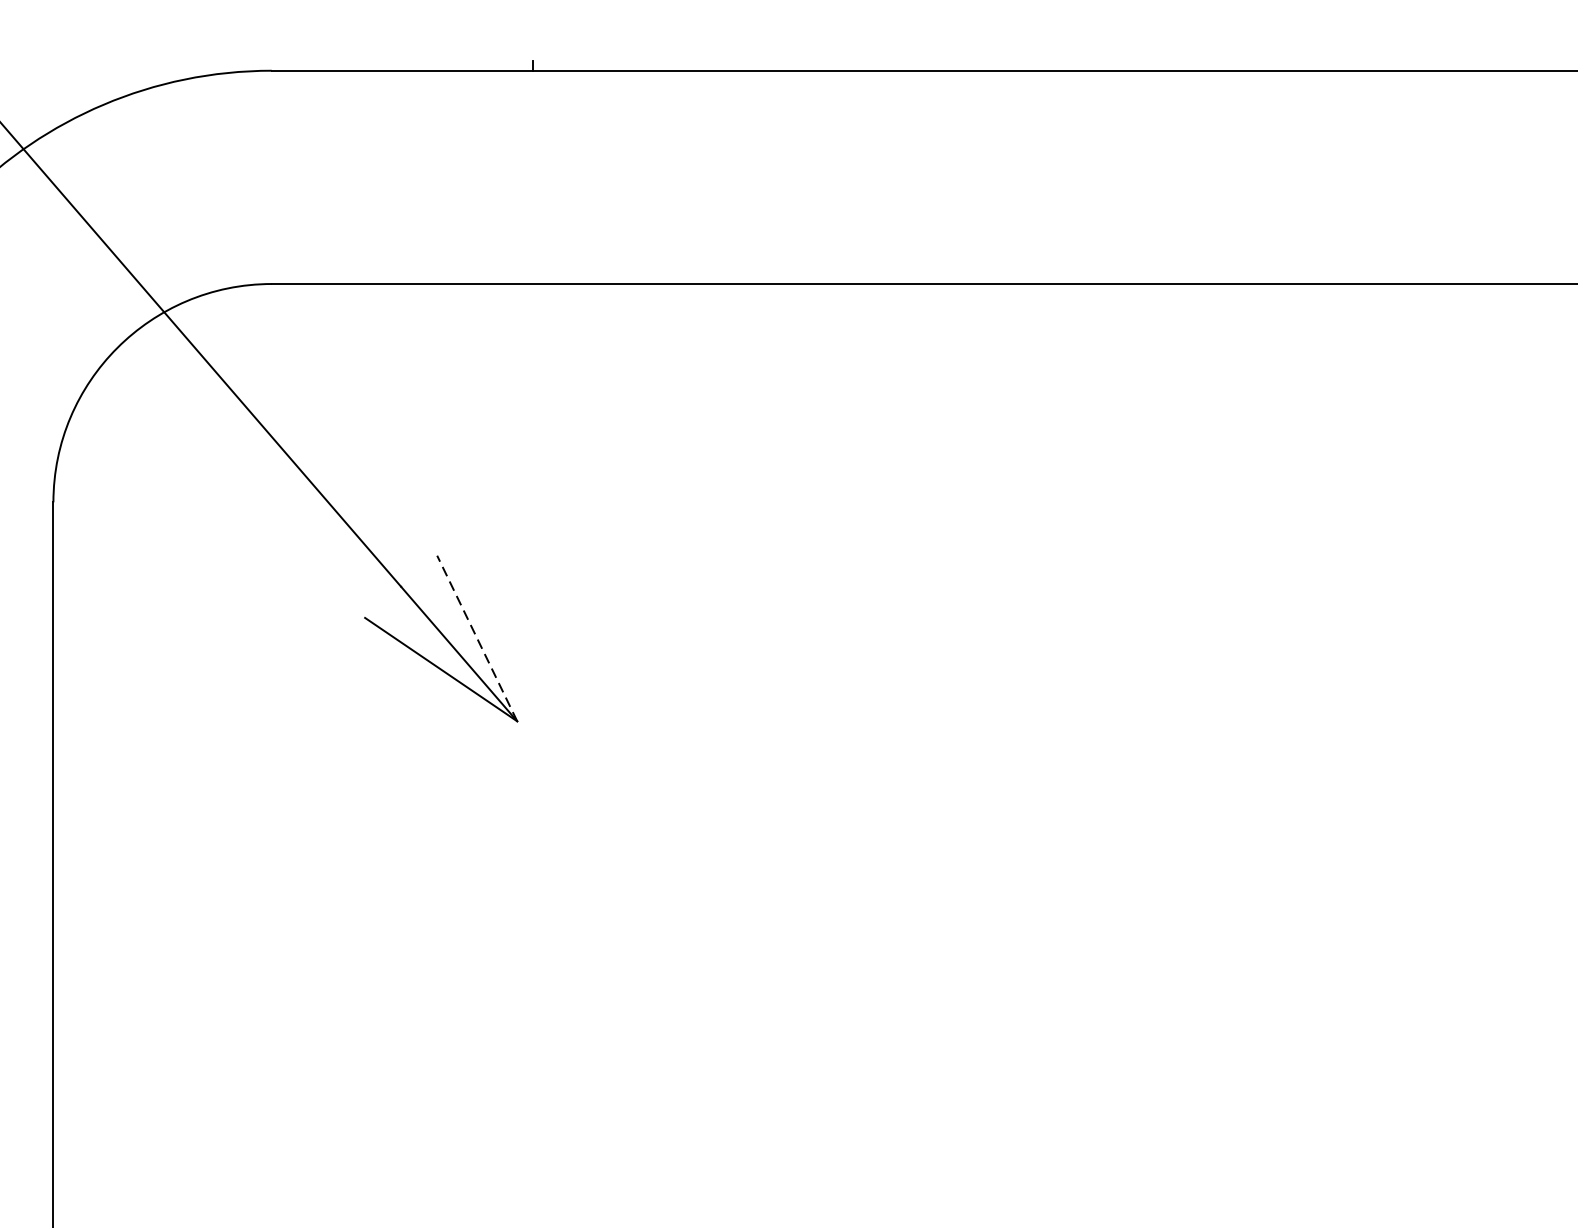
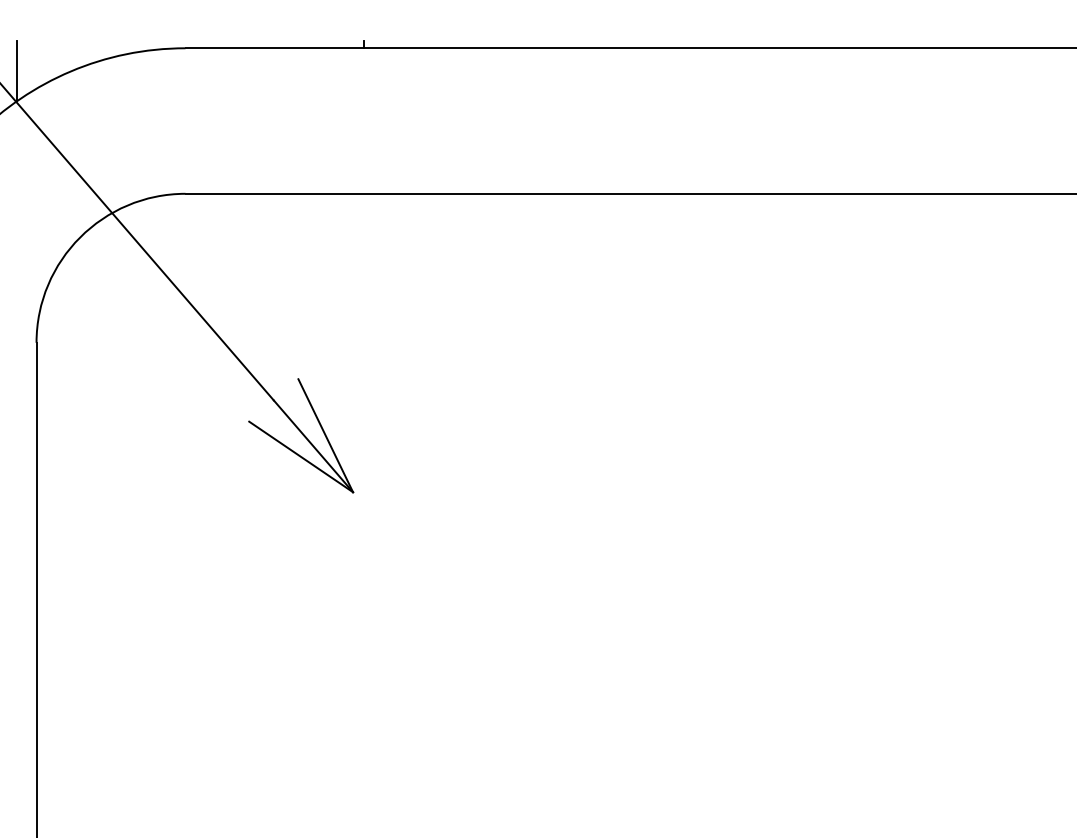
line: (25, 103) -> (17, 70), added
line: (476, 638) -> (325, 435), dashed -> solid

